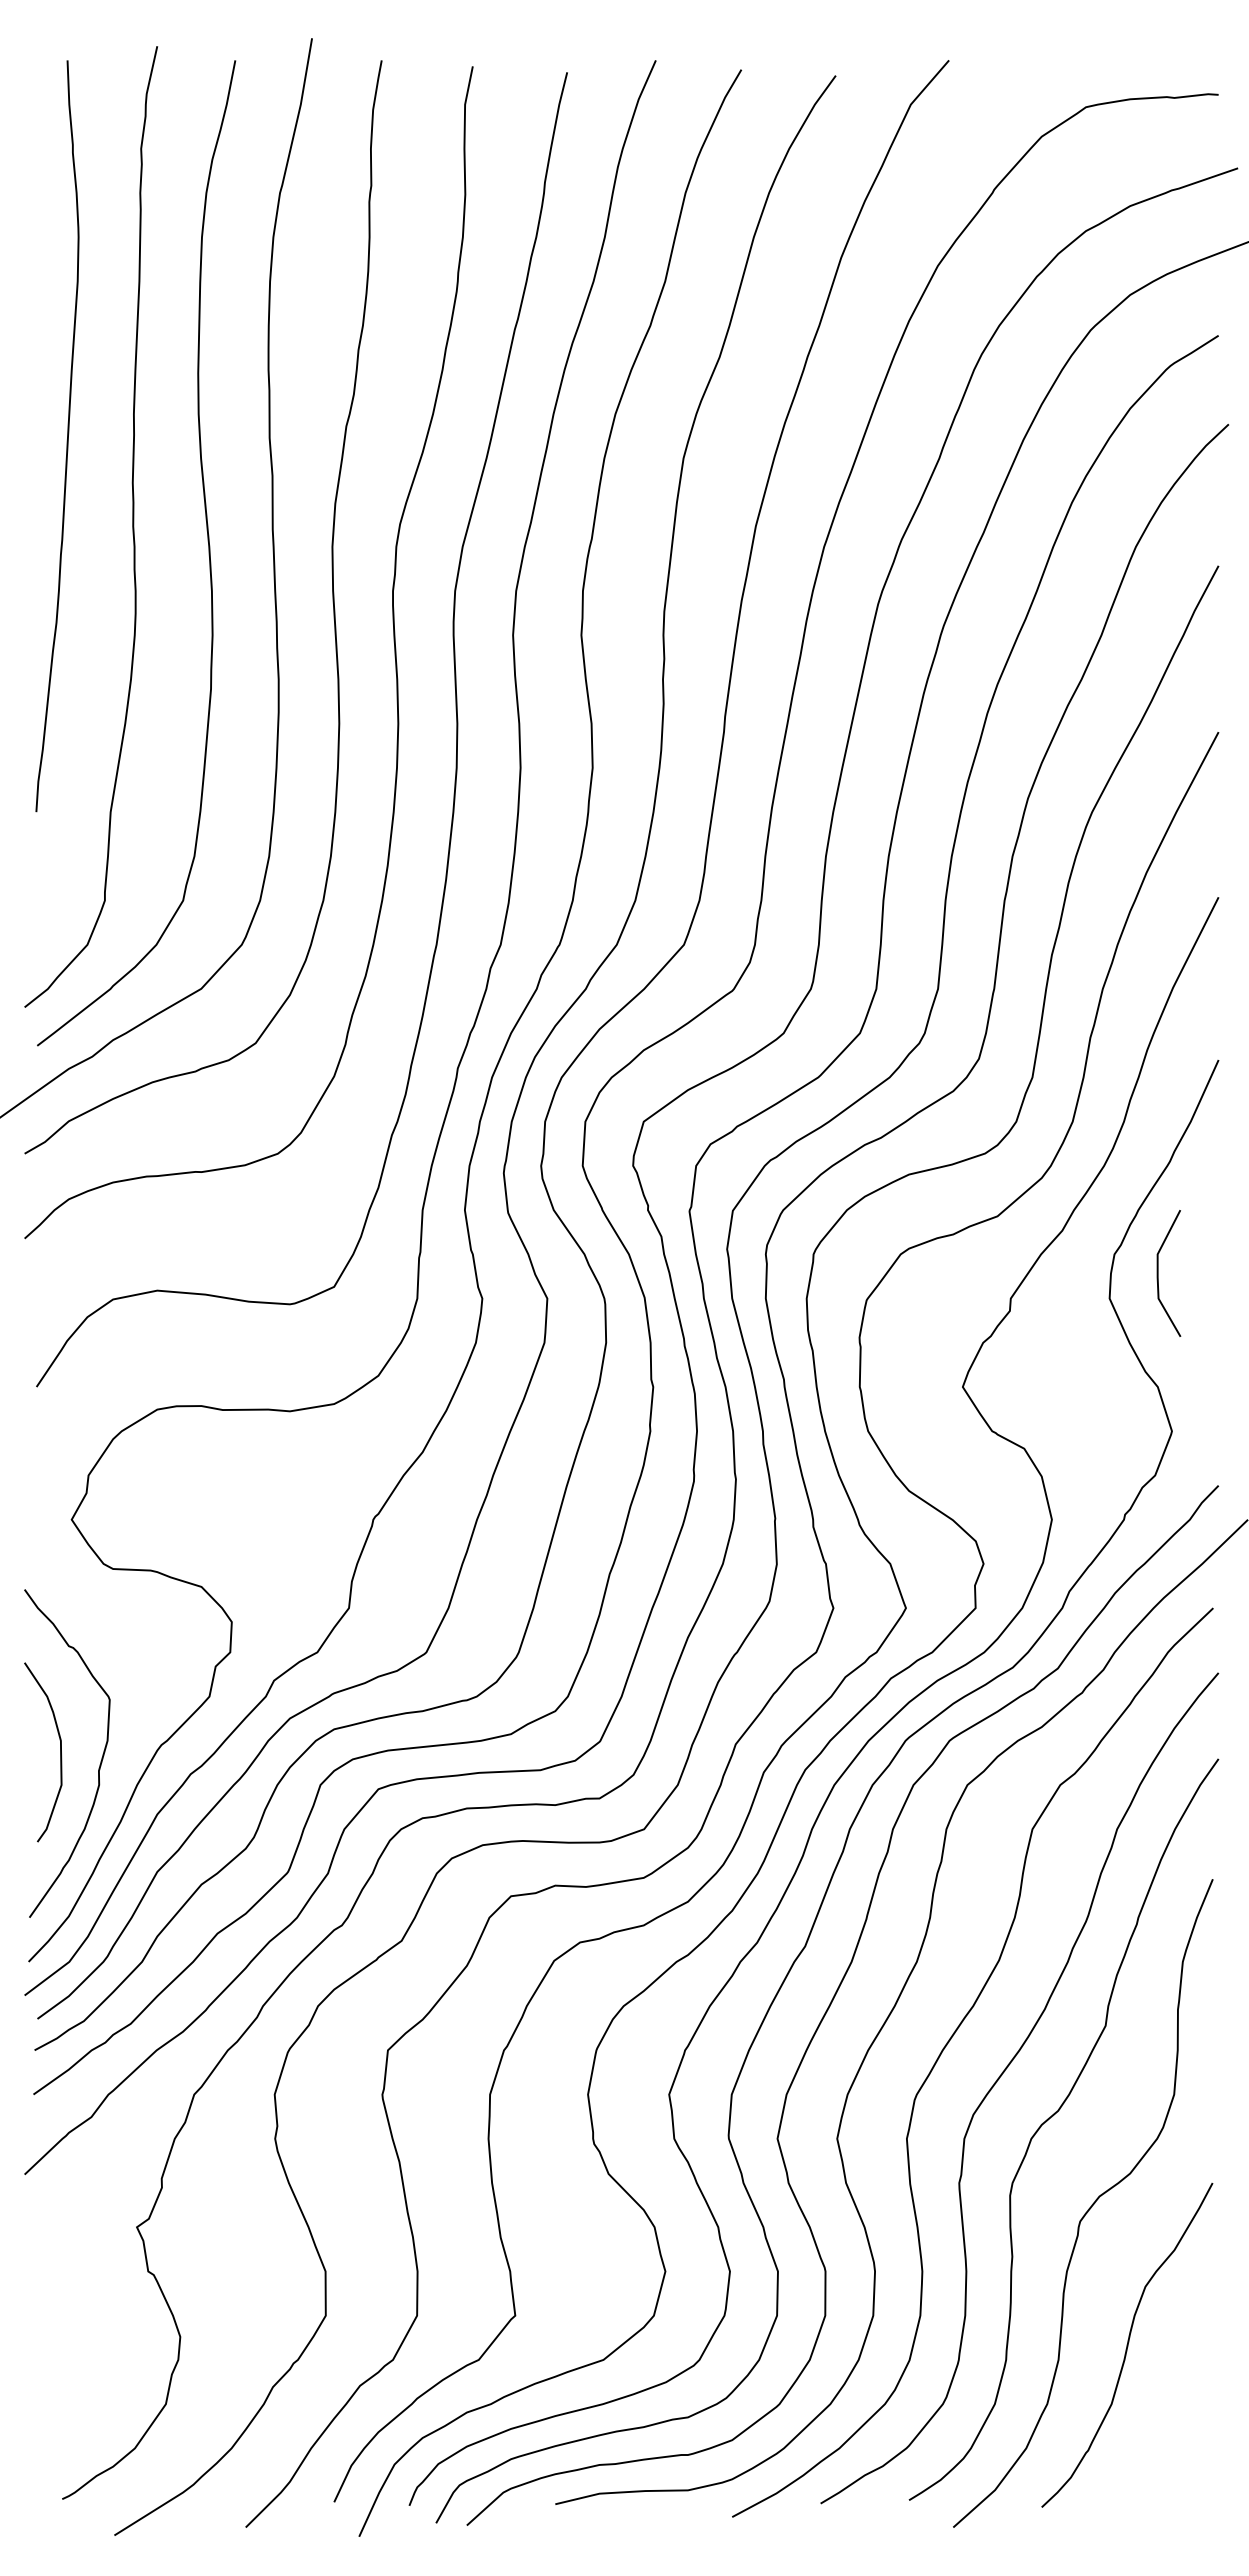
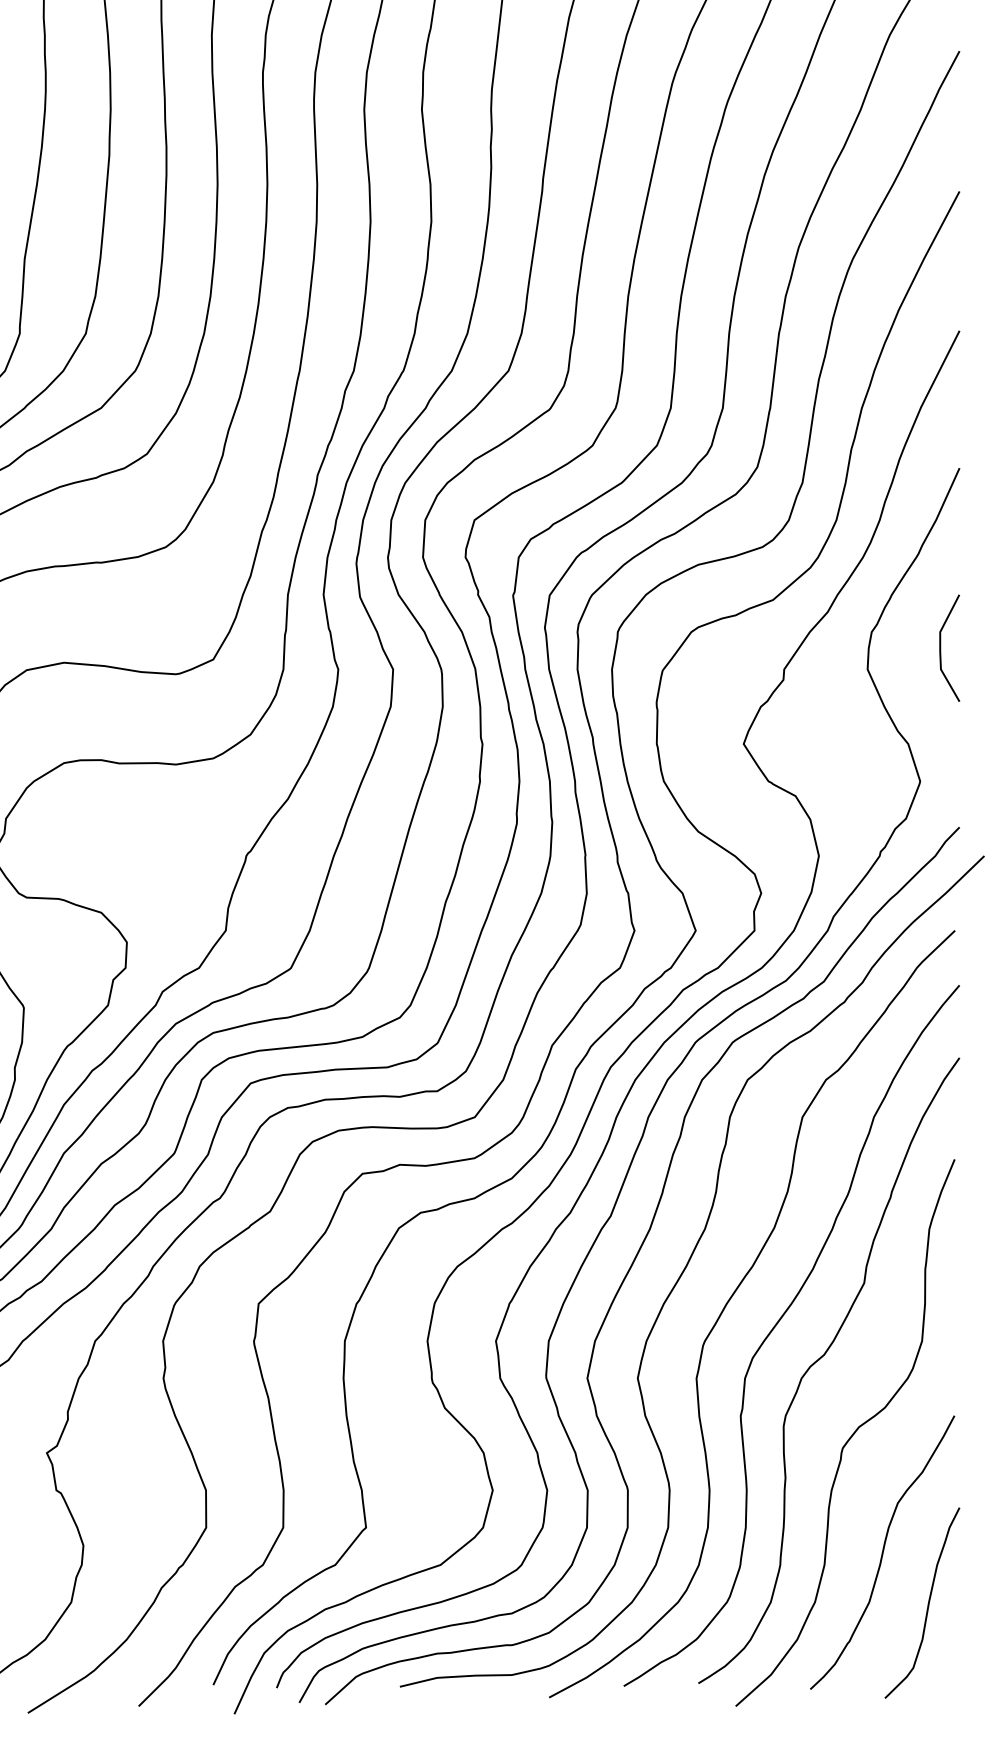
line: (1158, 1273) -> (940, 648), moved
curve: (1180, 2407) -> (927, 1605), added

